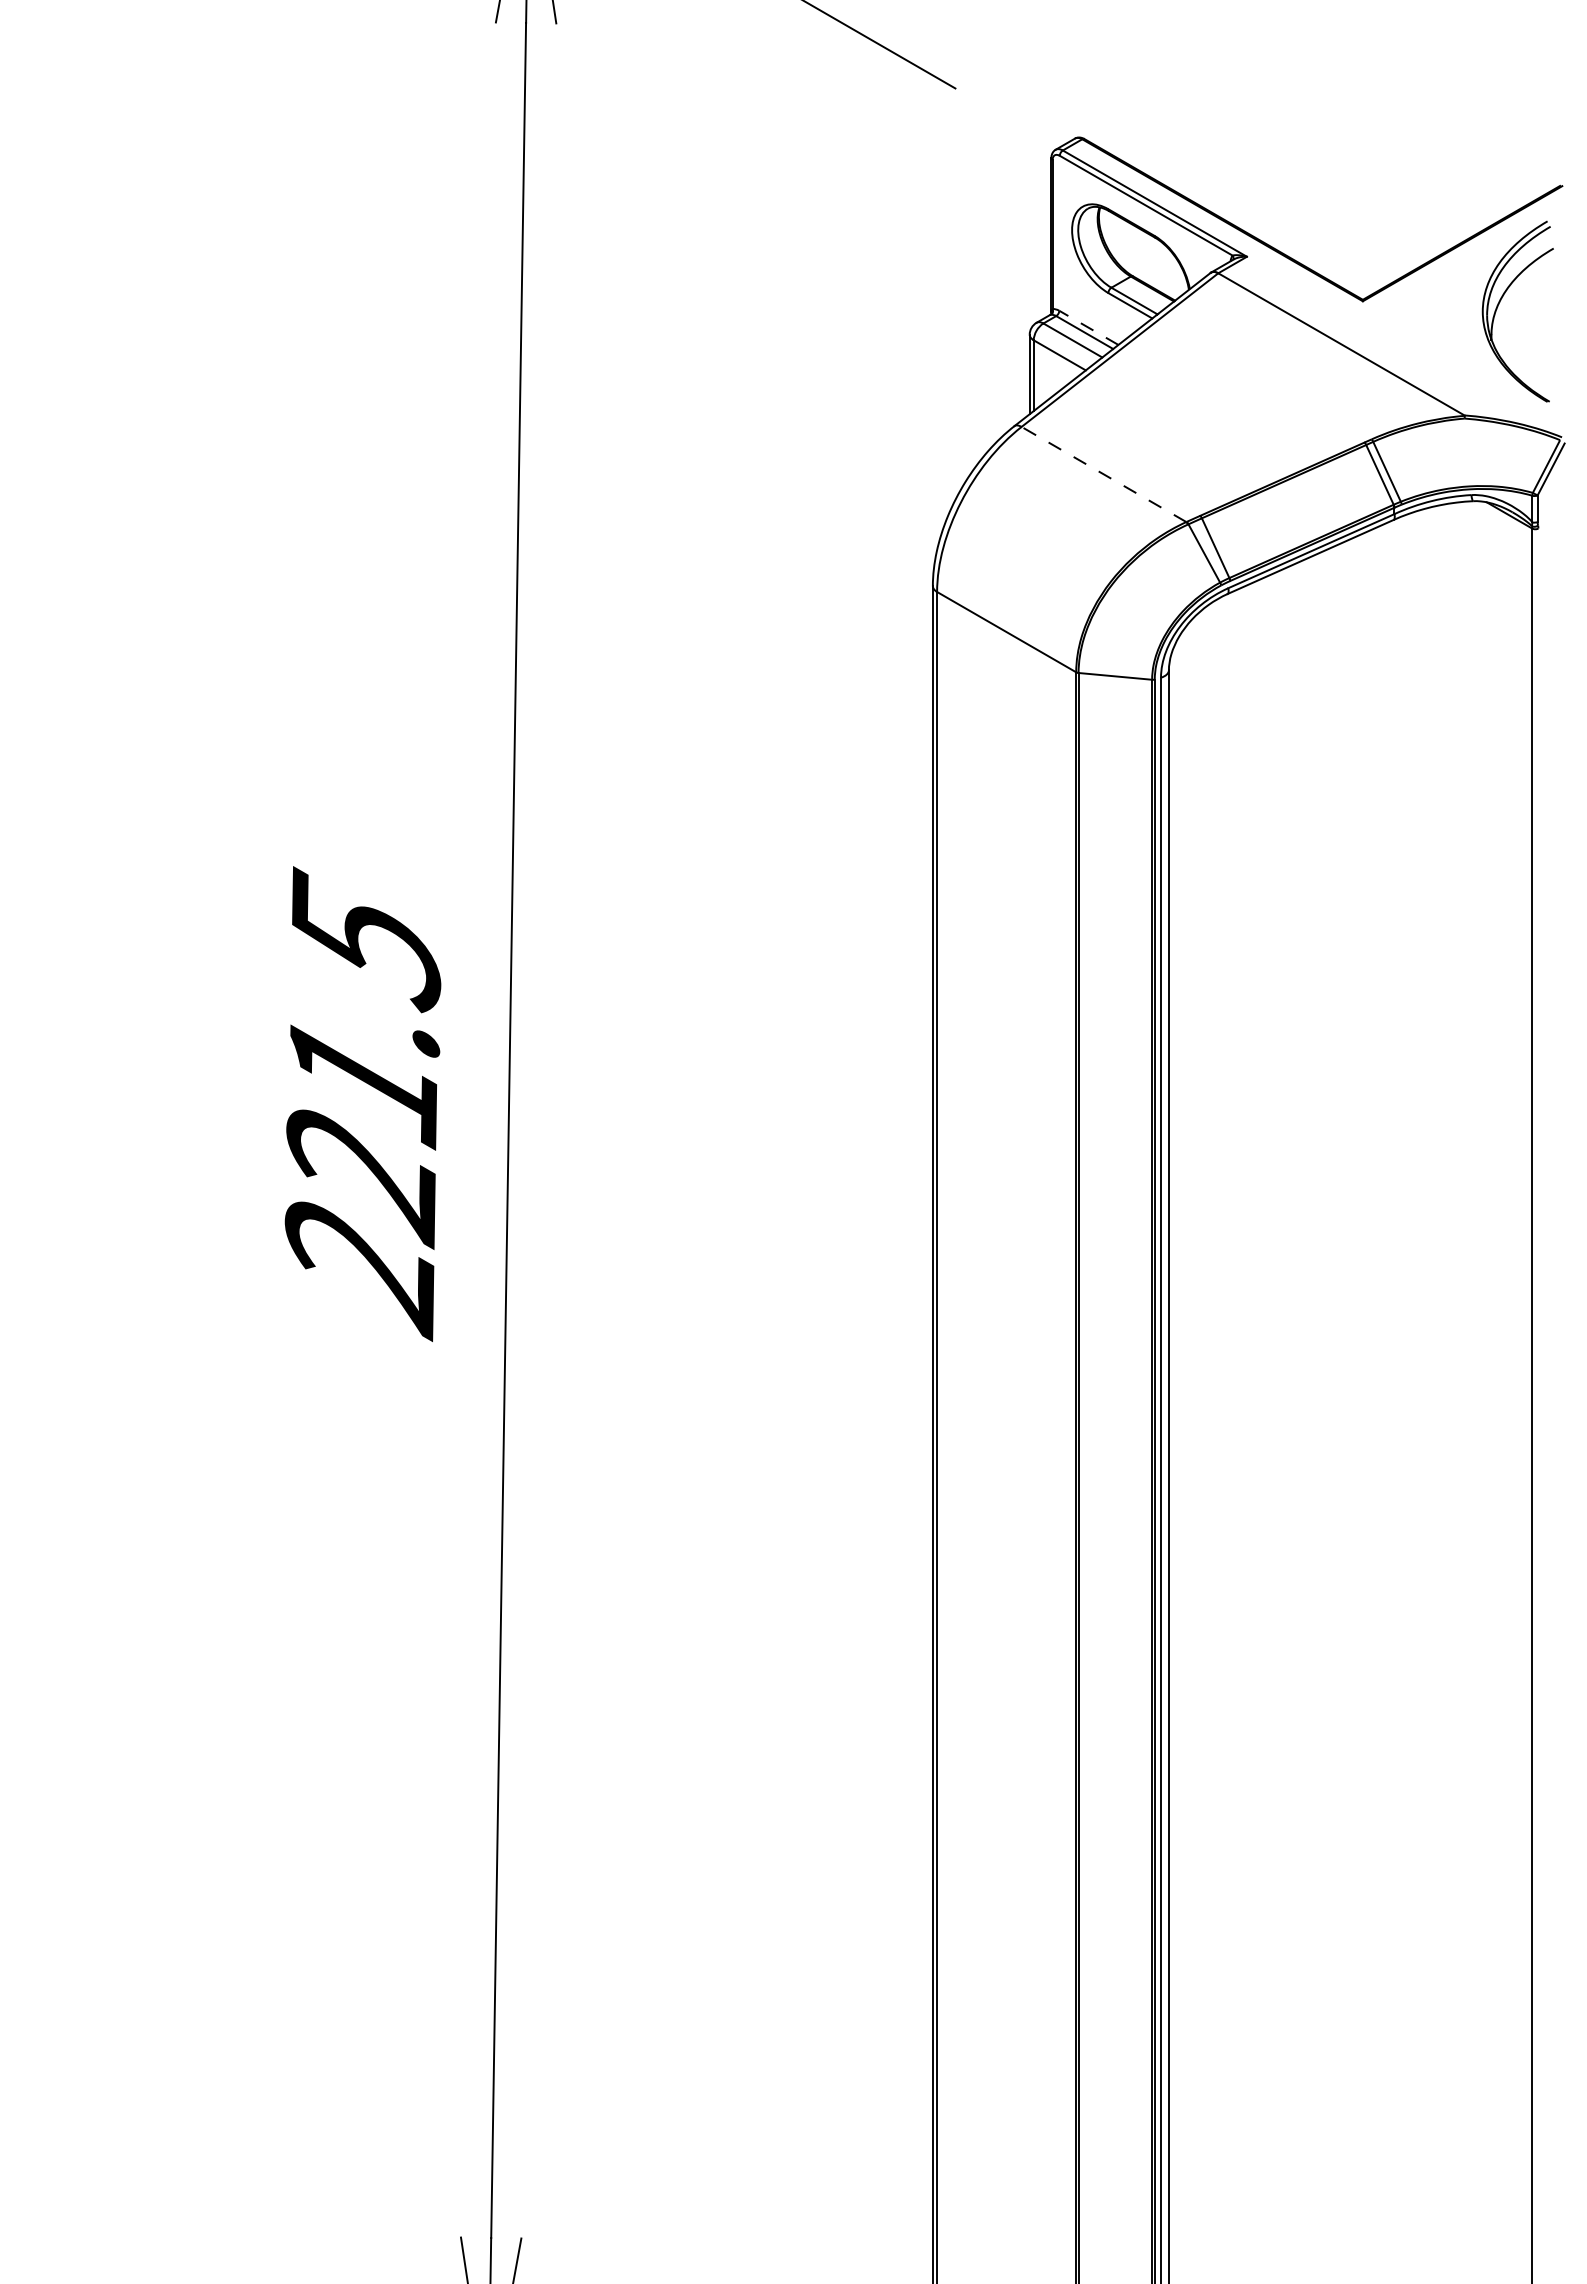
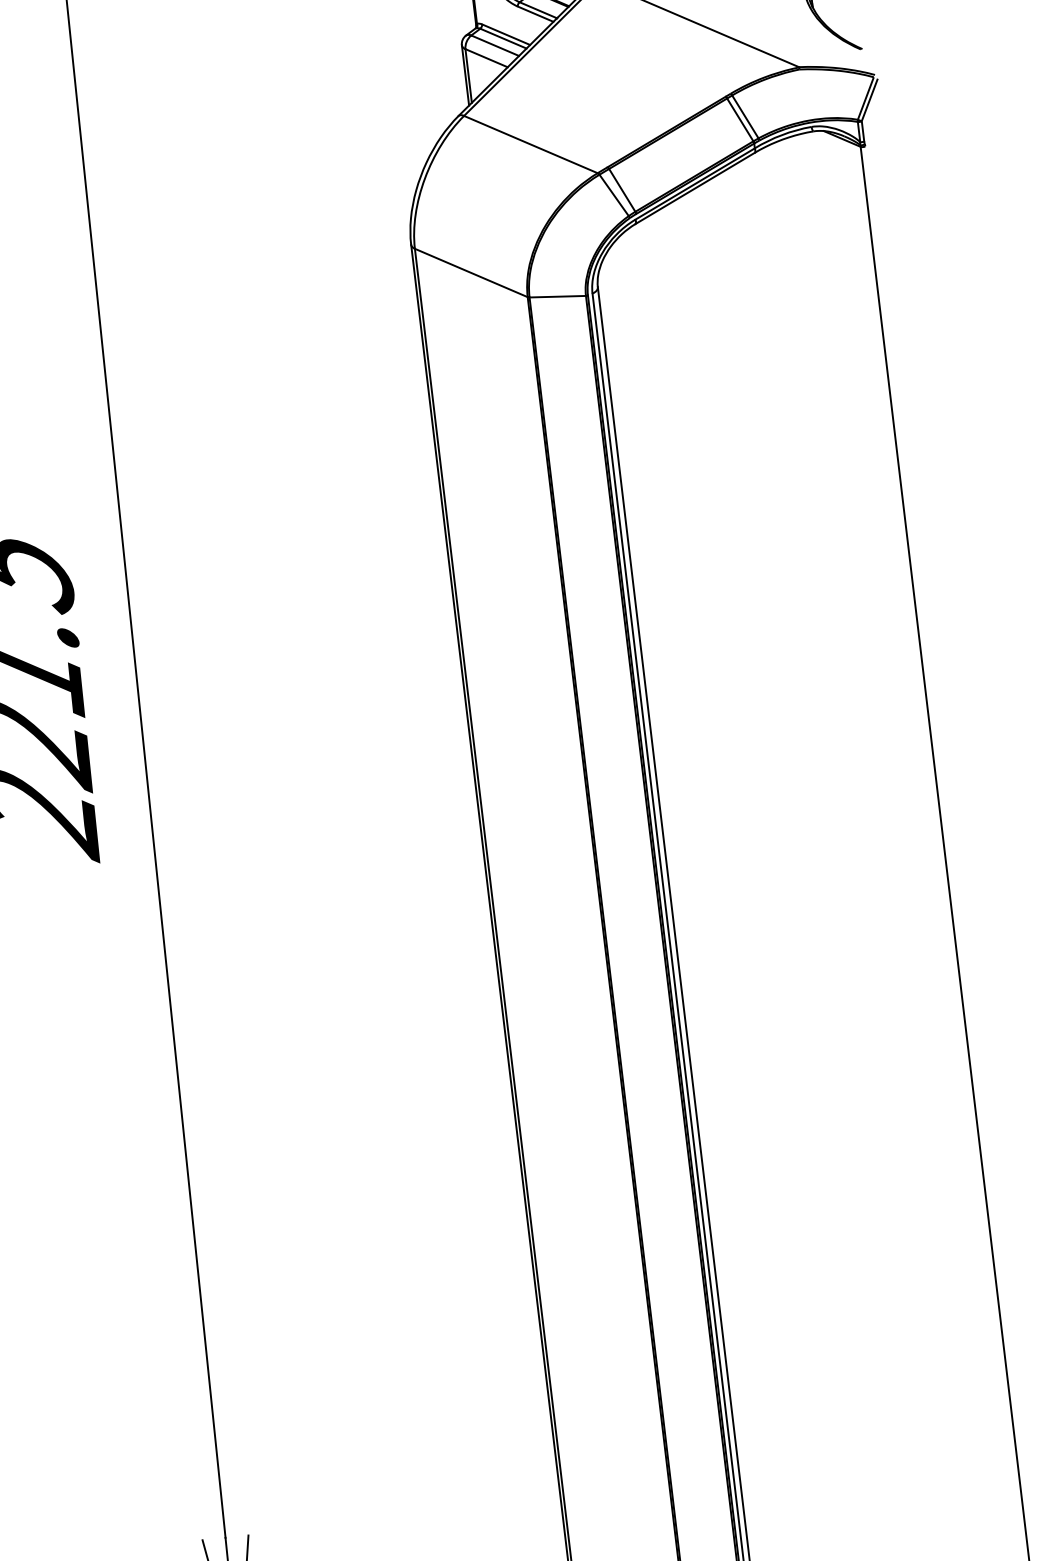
line: (1088, 327) -> (505, 34), dashed -> solid
line: (1103, 474) -> (530, 144), dashed -> solid

